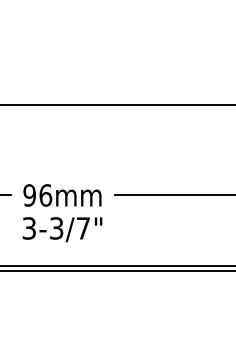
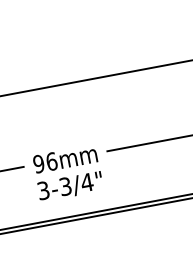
text: (83, 228) -> (87, 182), 3-3/7" -> 3-3/4"

